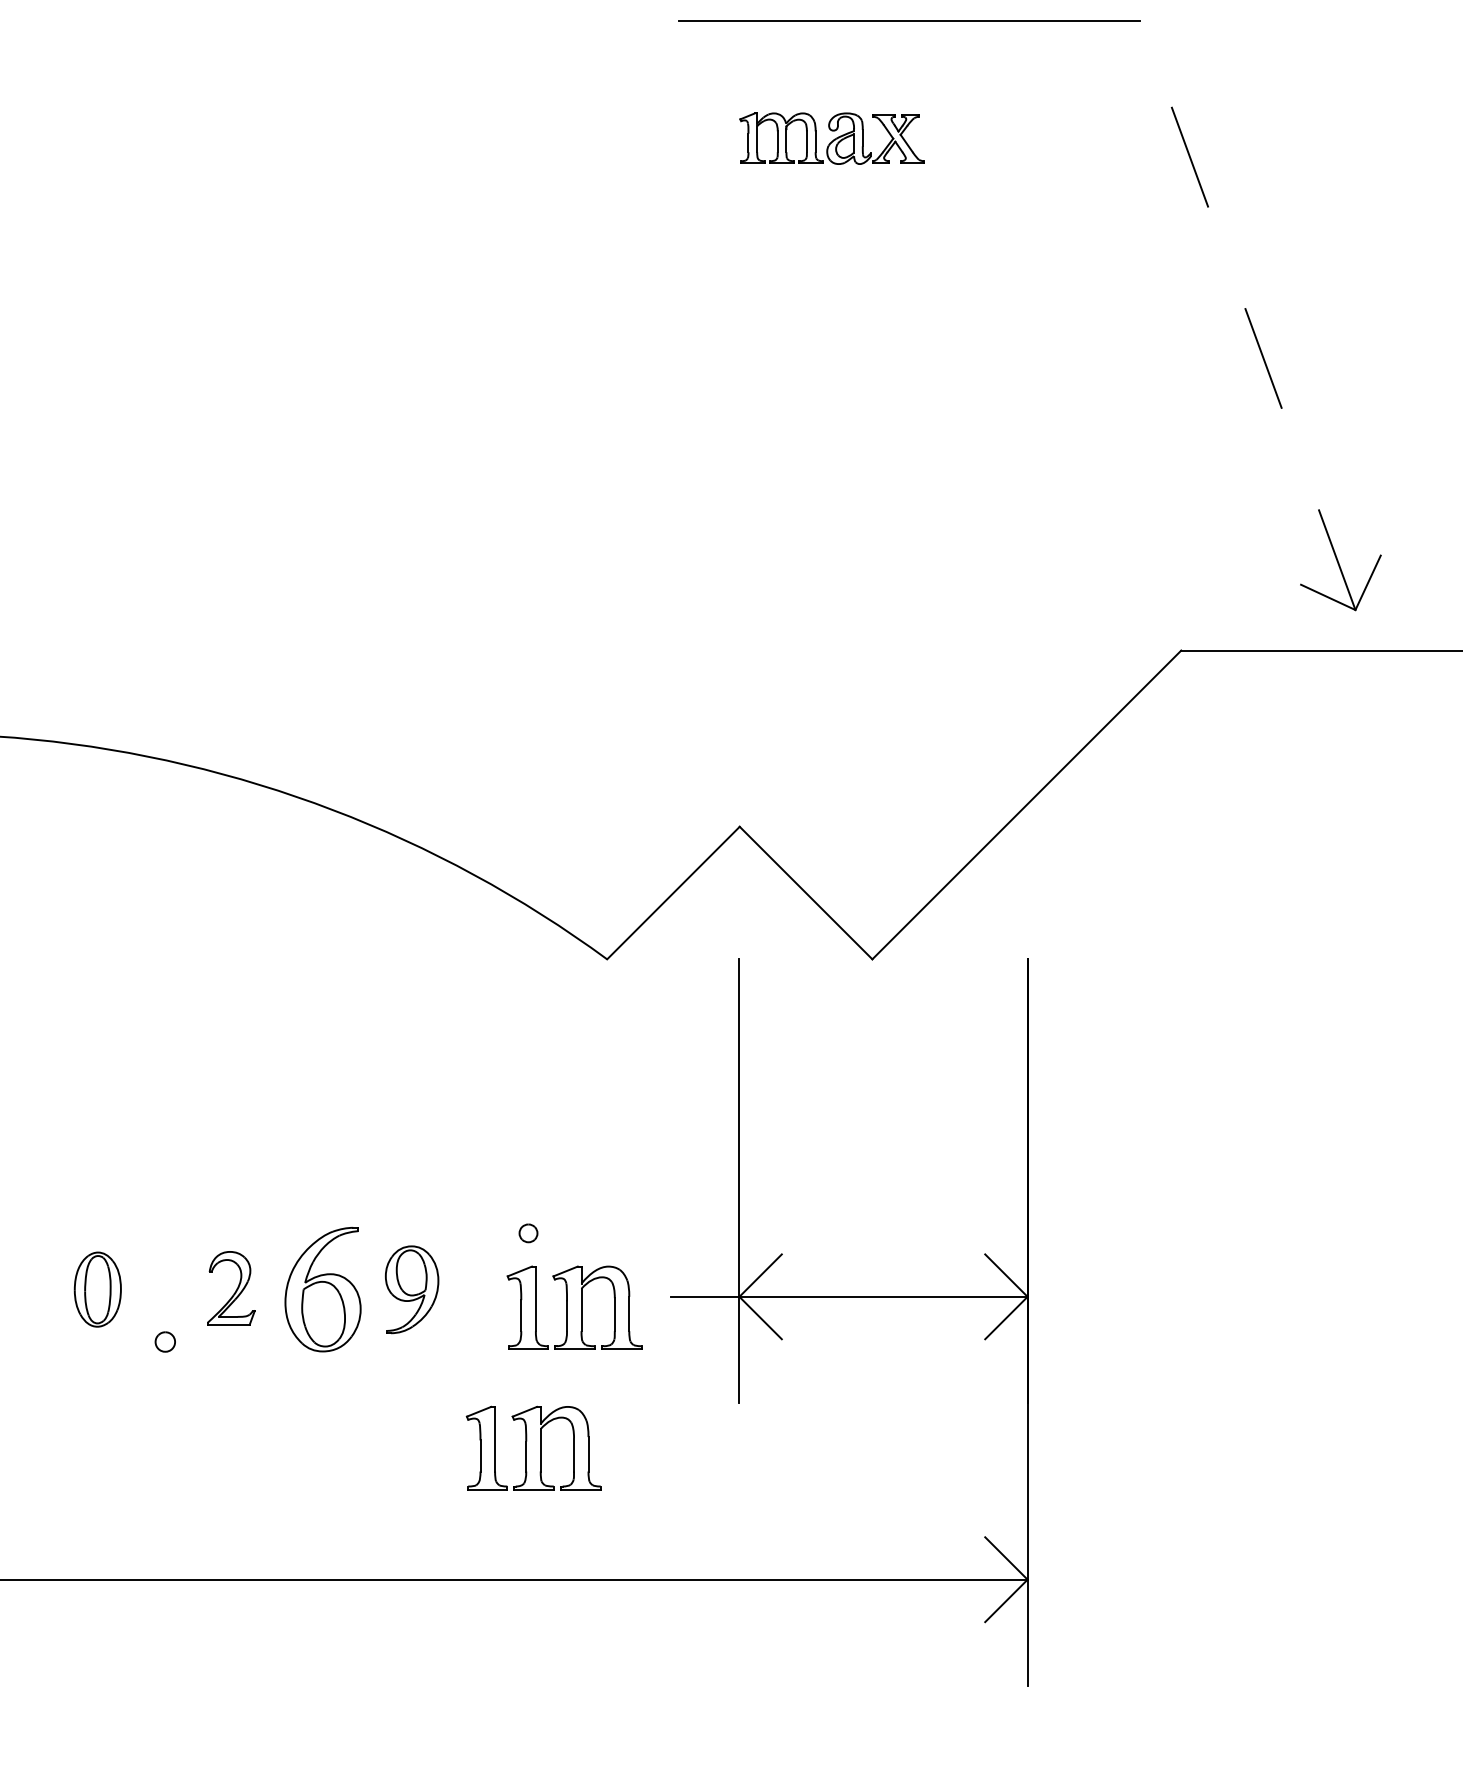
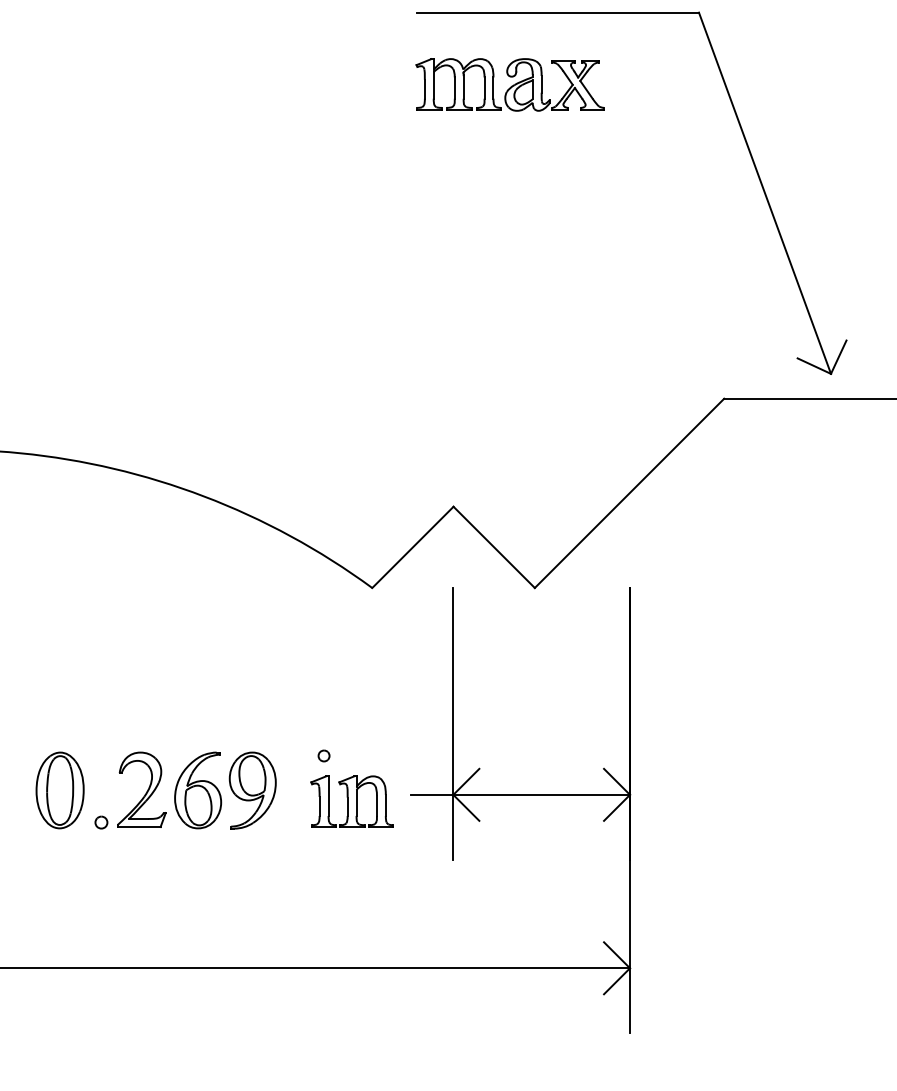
part: (831, 137) -> (509, 84), size x1.67
line: (1246, 314) -> (764, 192), dashed -> solid
part: (230, 1288) -> (141, 789), size x1.67
part: (96, 1289) -> (59, 790), size x1.67
part: (411, 1289) -> (252, 790), size x1.43
part: (532, 1447) -> (326, 887), removed

